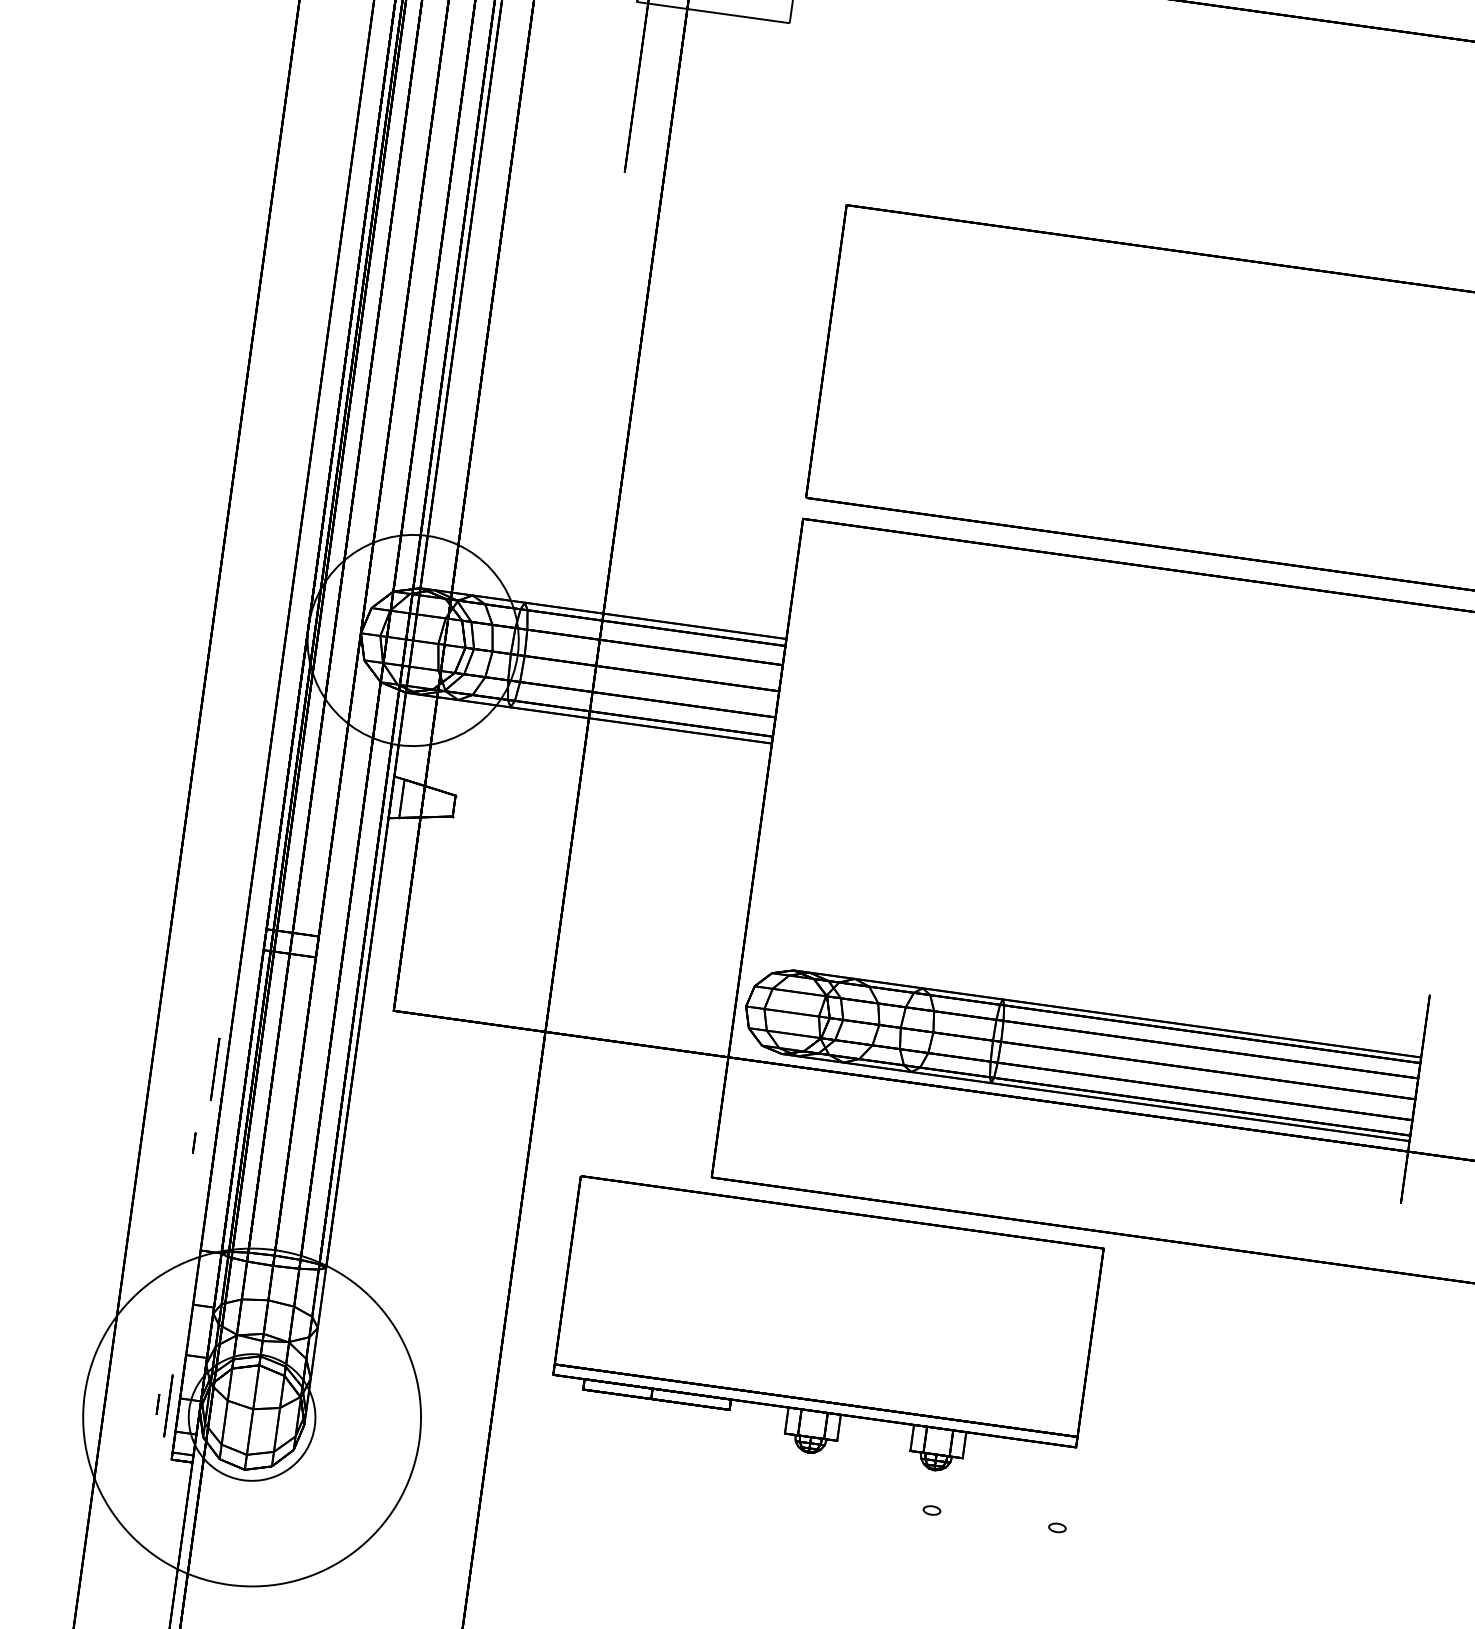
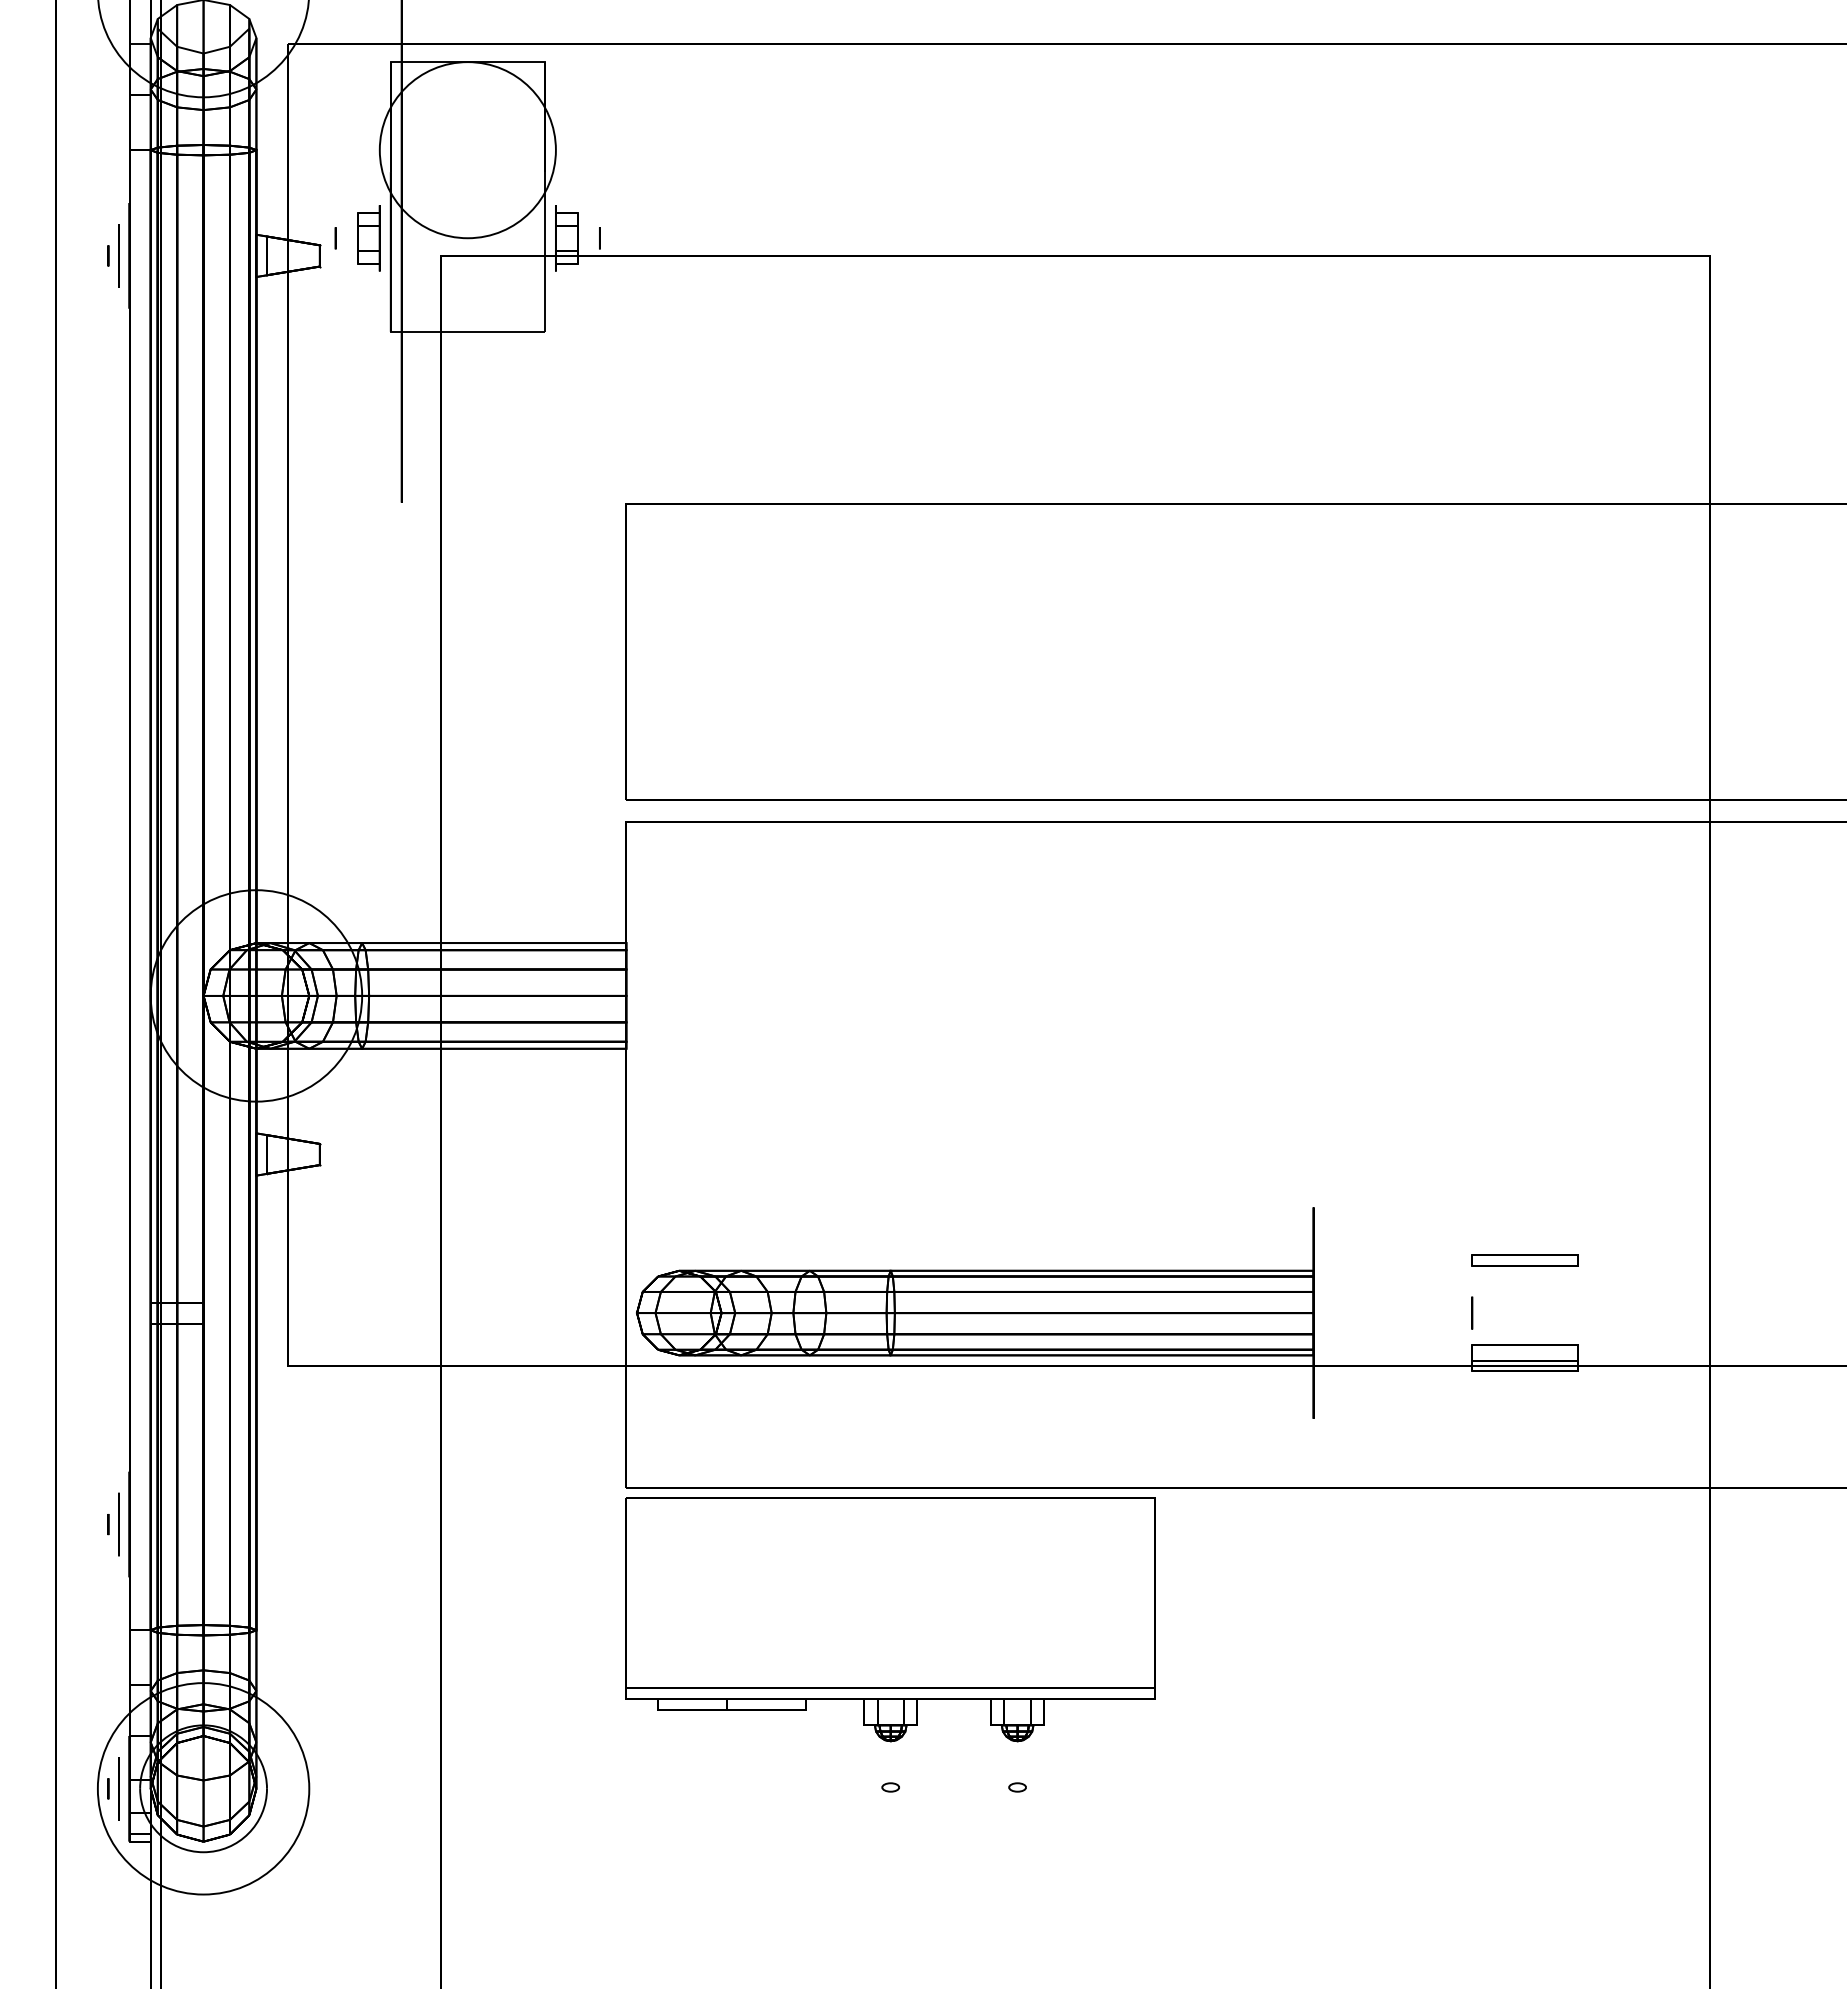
circle: (214, 1069) -> (118, 1524), moved
part: (825, 1332) -> (890, 1619), moved
circle: (252, 1417) -> (203, 1788), size x0.62

